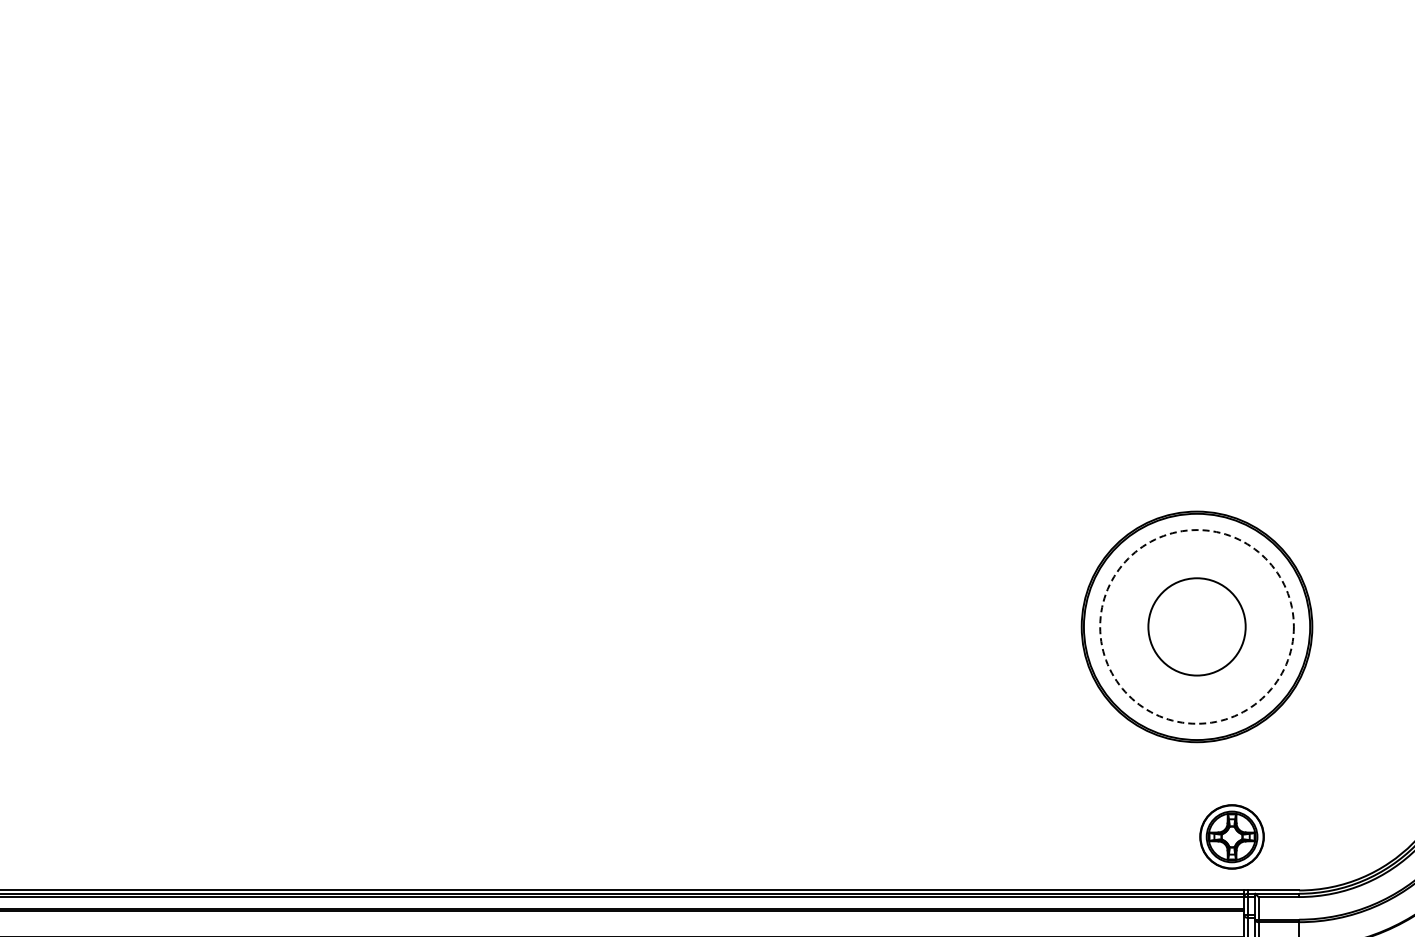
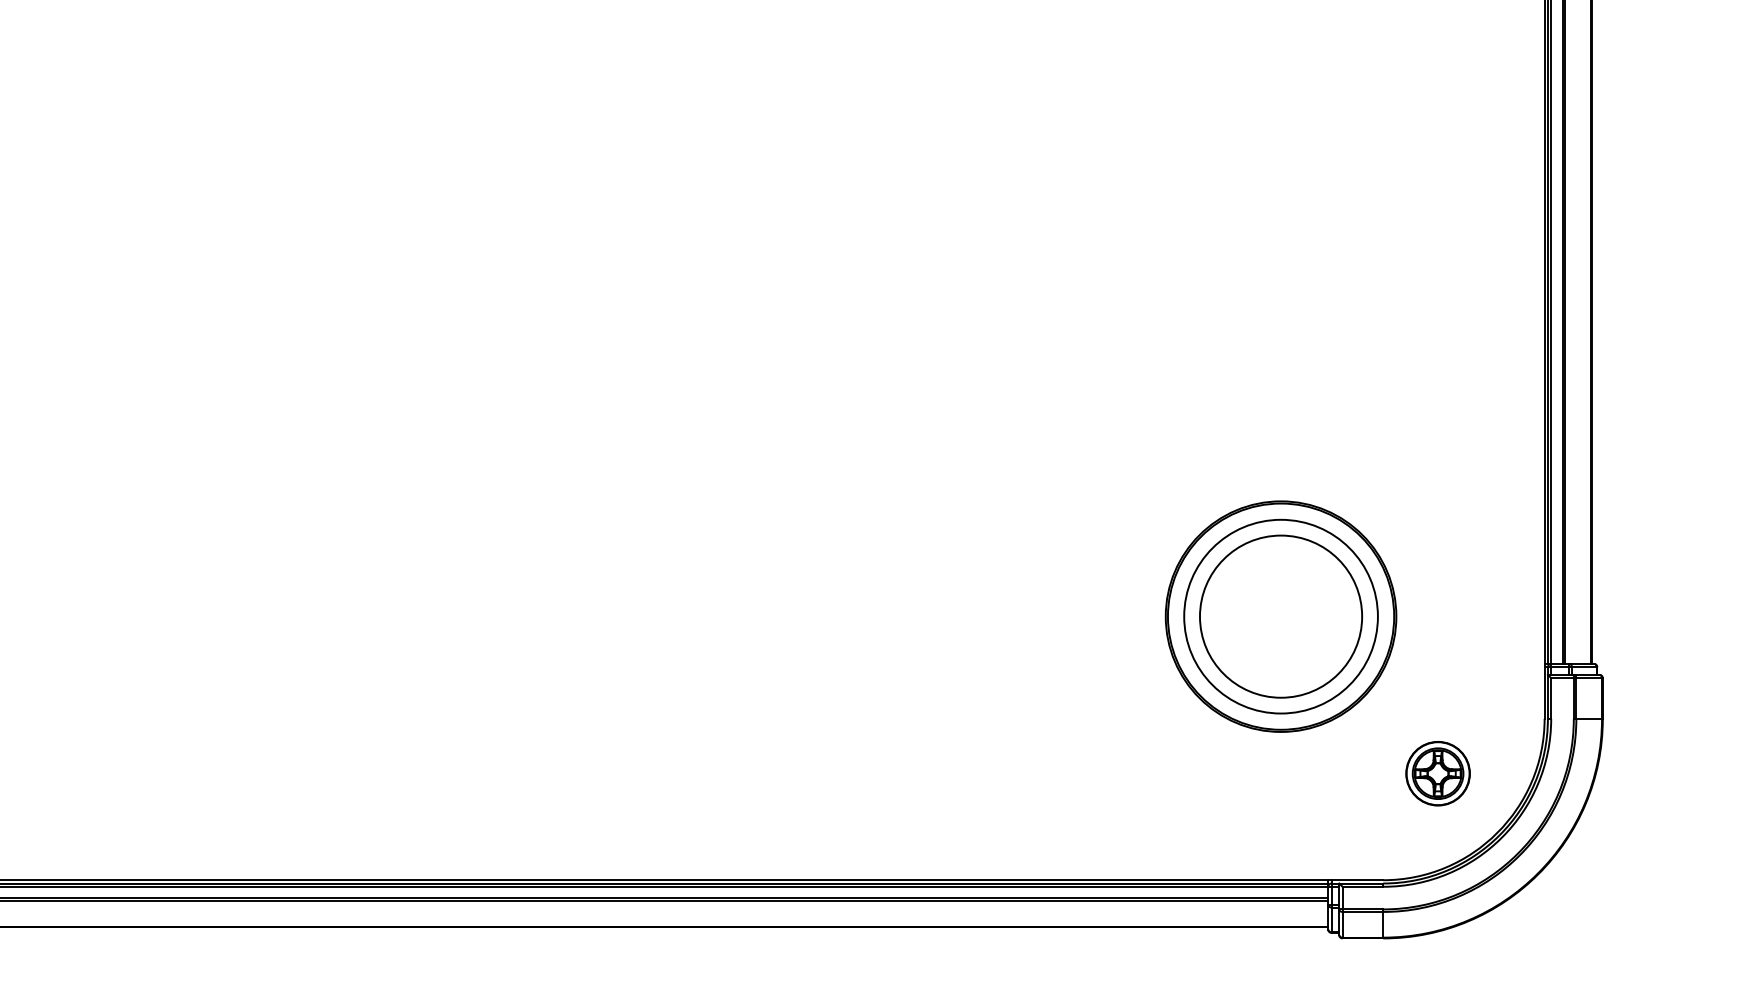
circle: (1196, 626) -> (1280, 616), dashed -> solid
circle: (1196, 626) -> (1280, 616), size x1.67
part: (1231, 836) -> (1437, 773), moved

